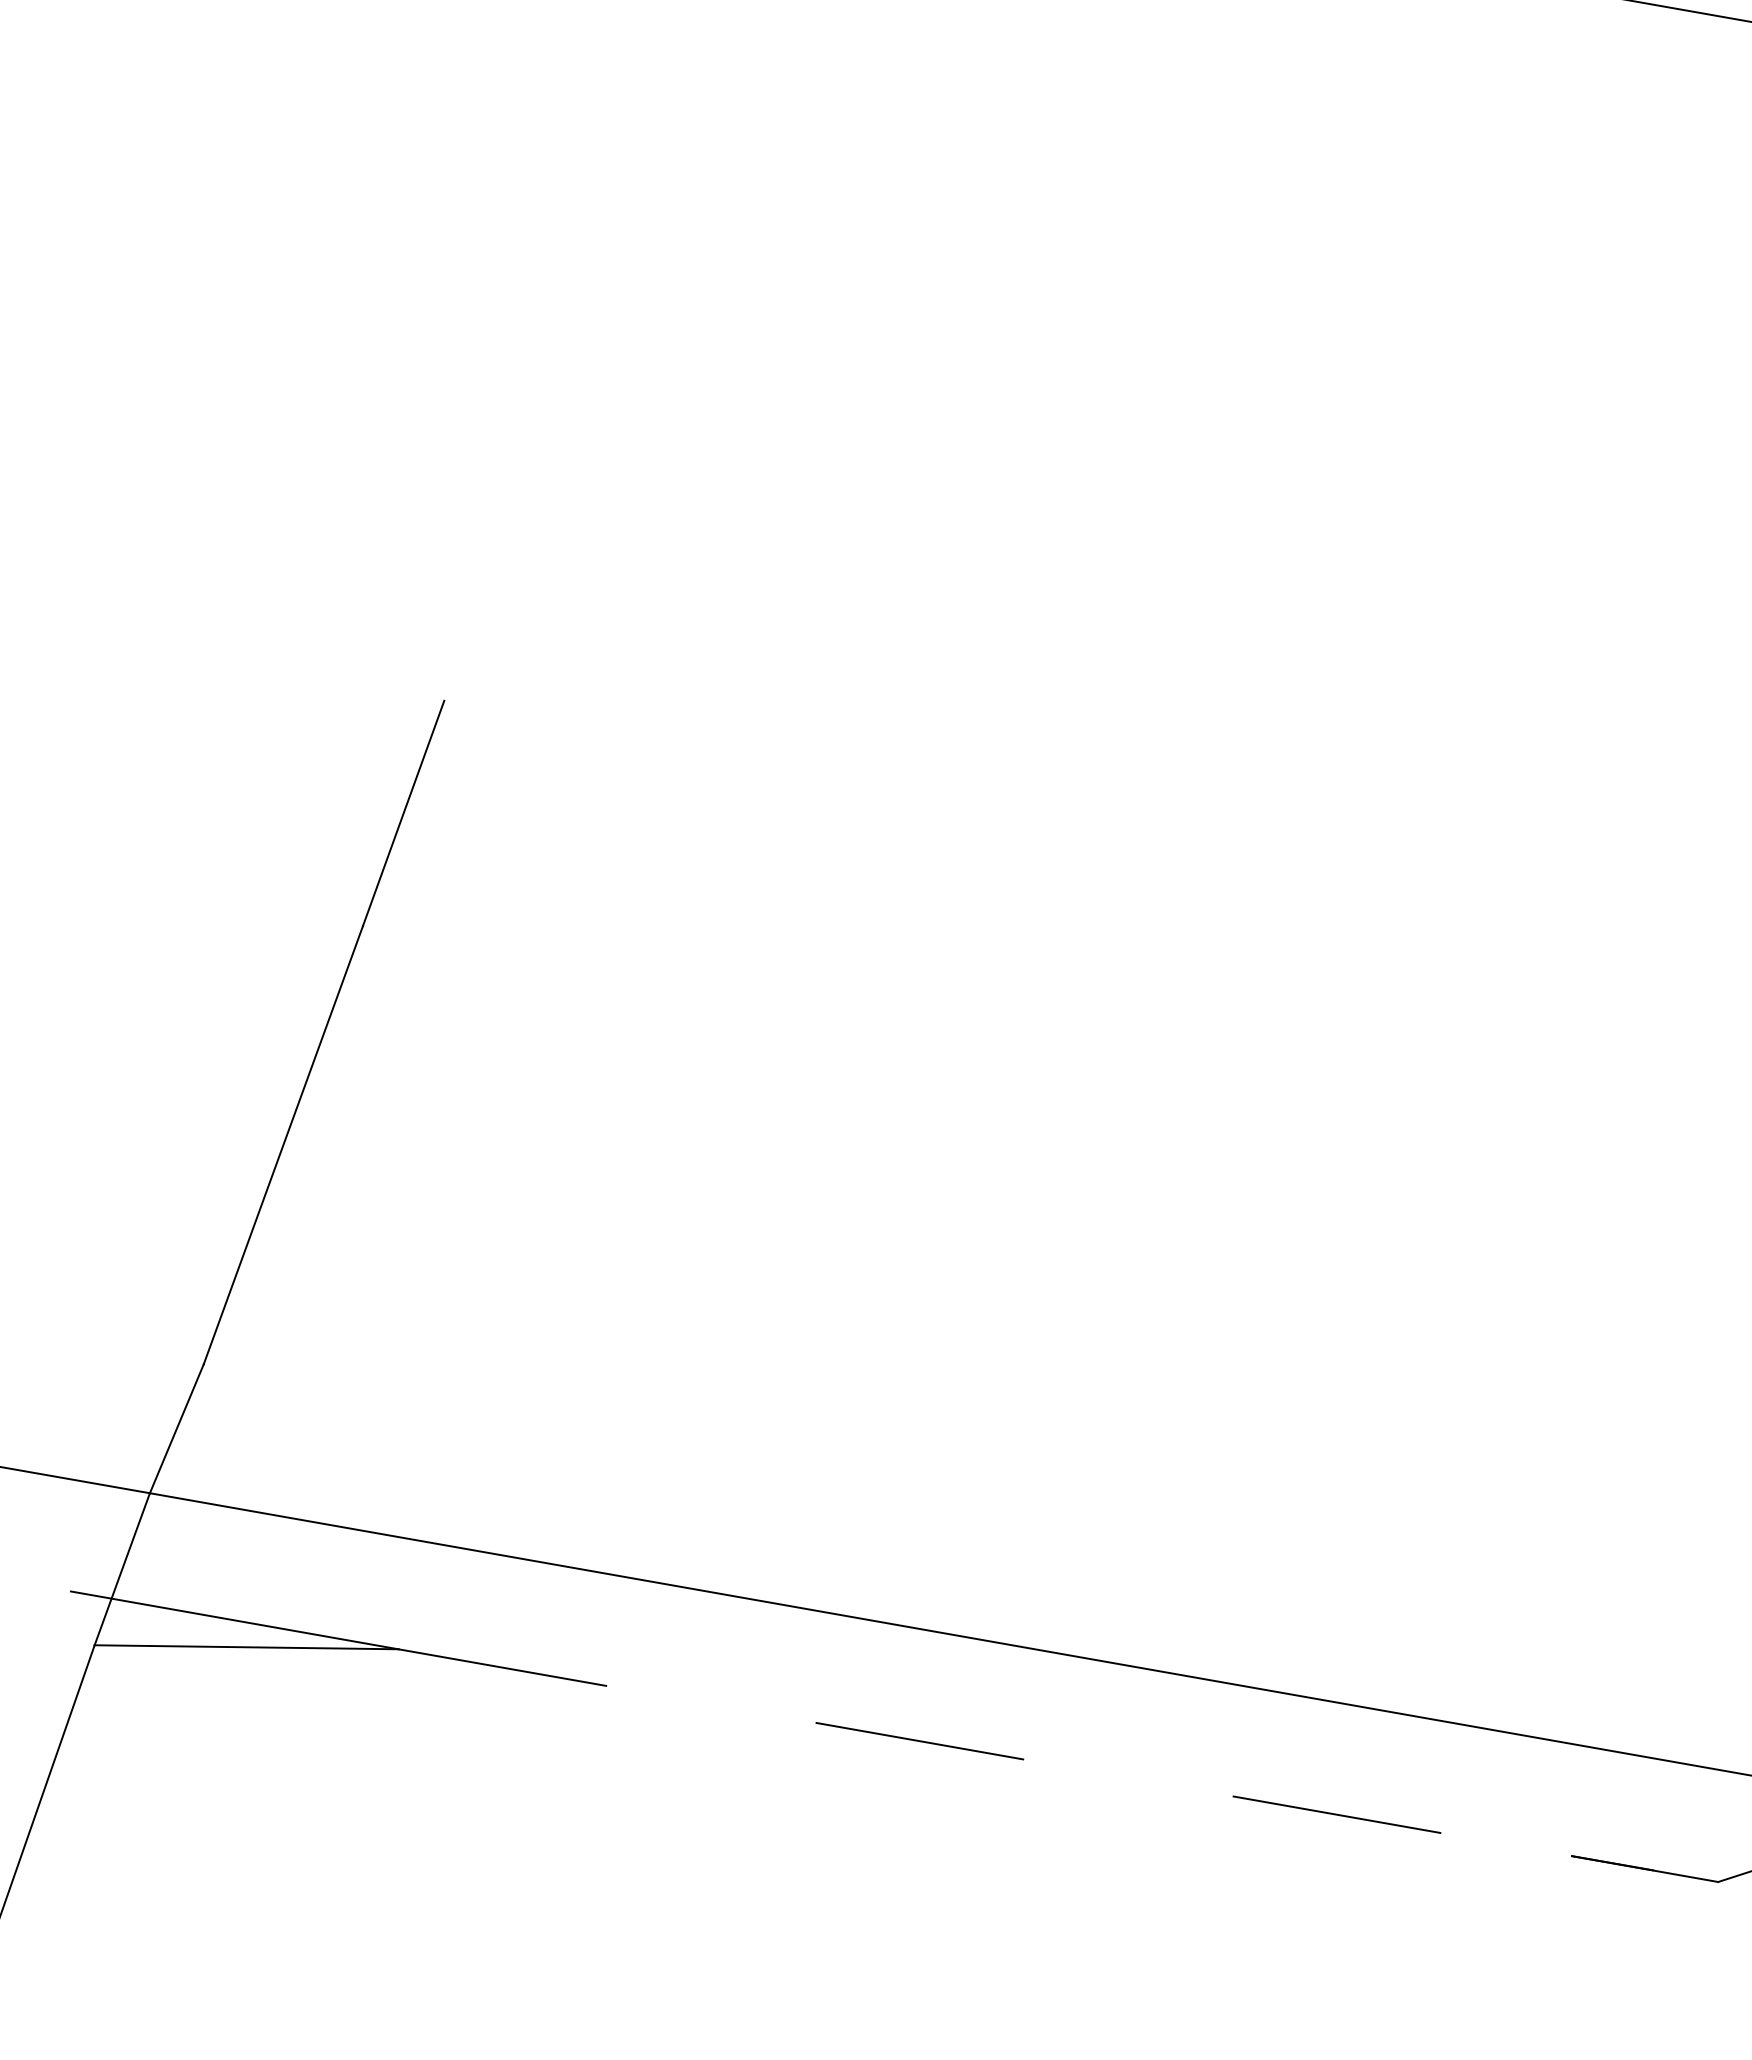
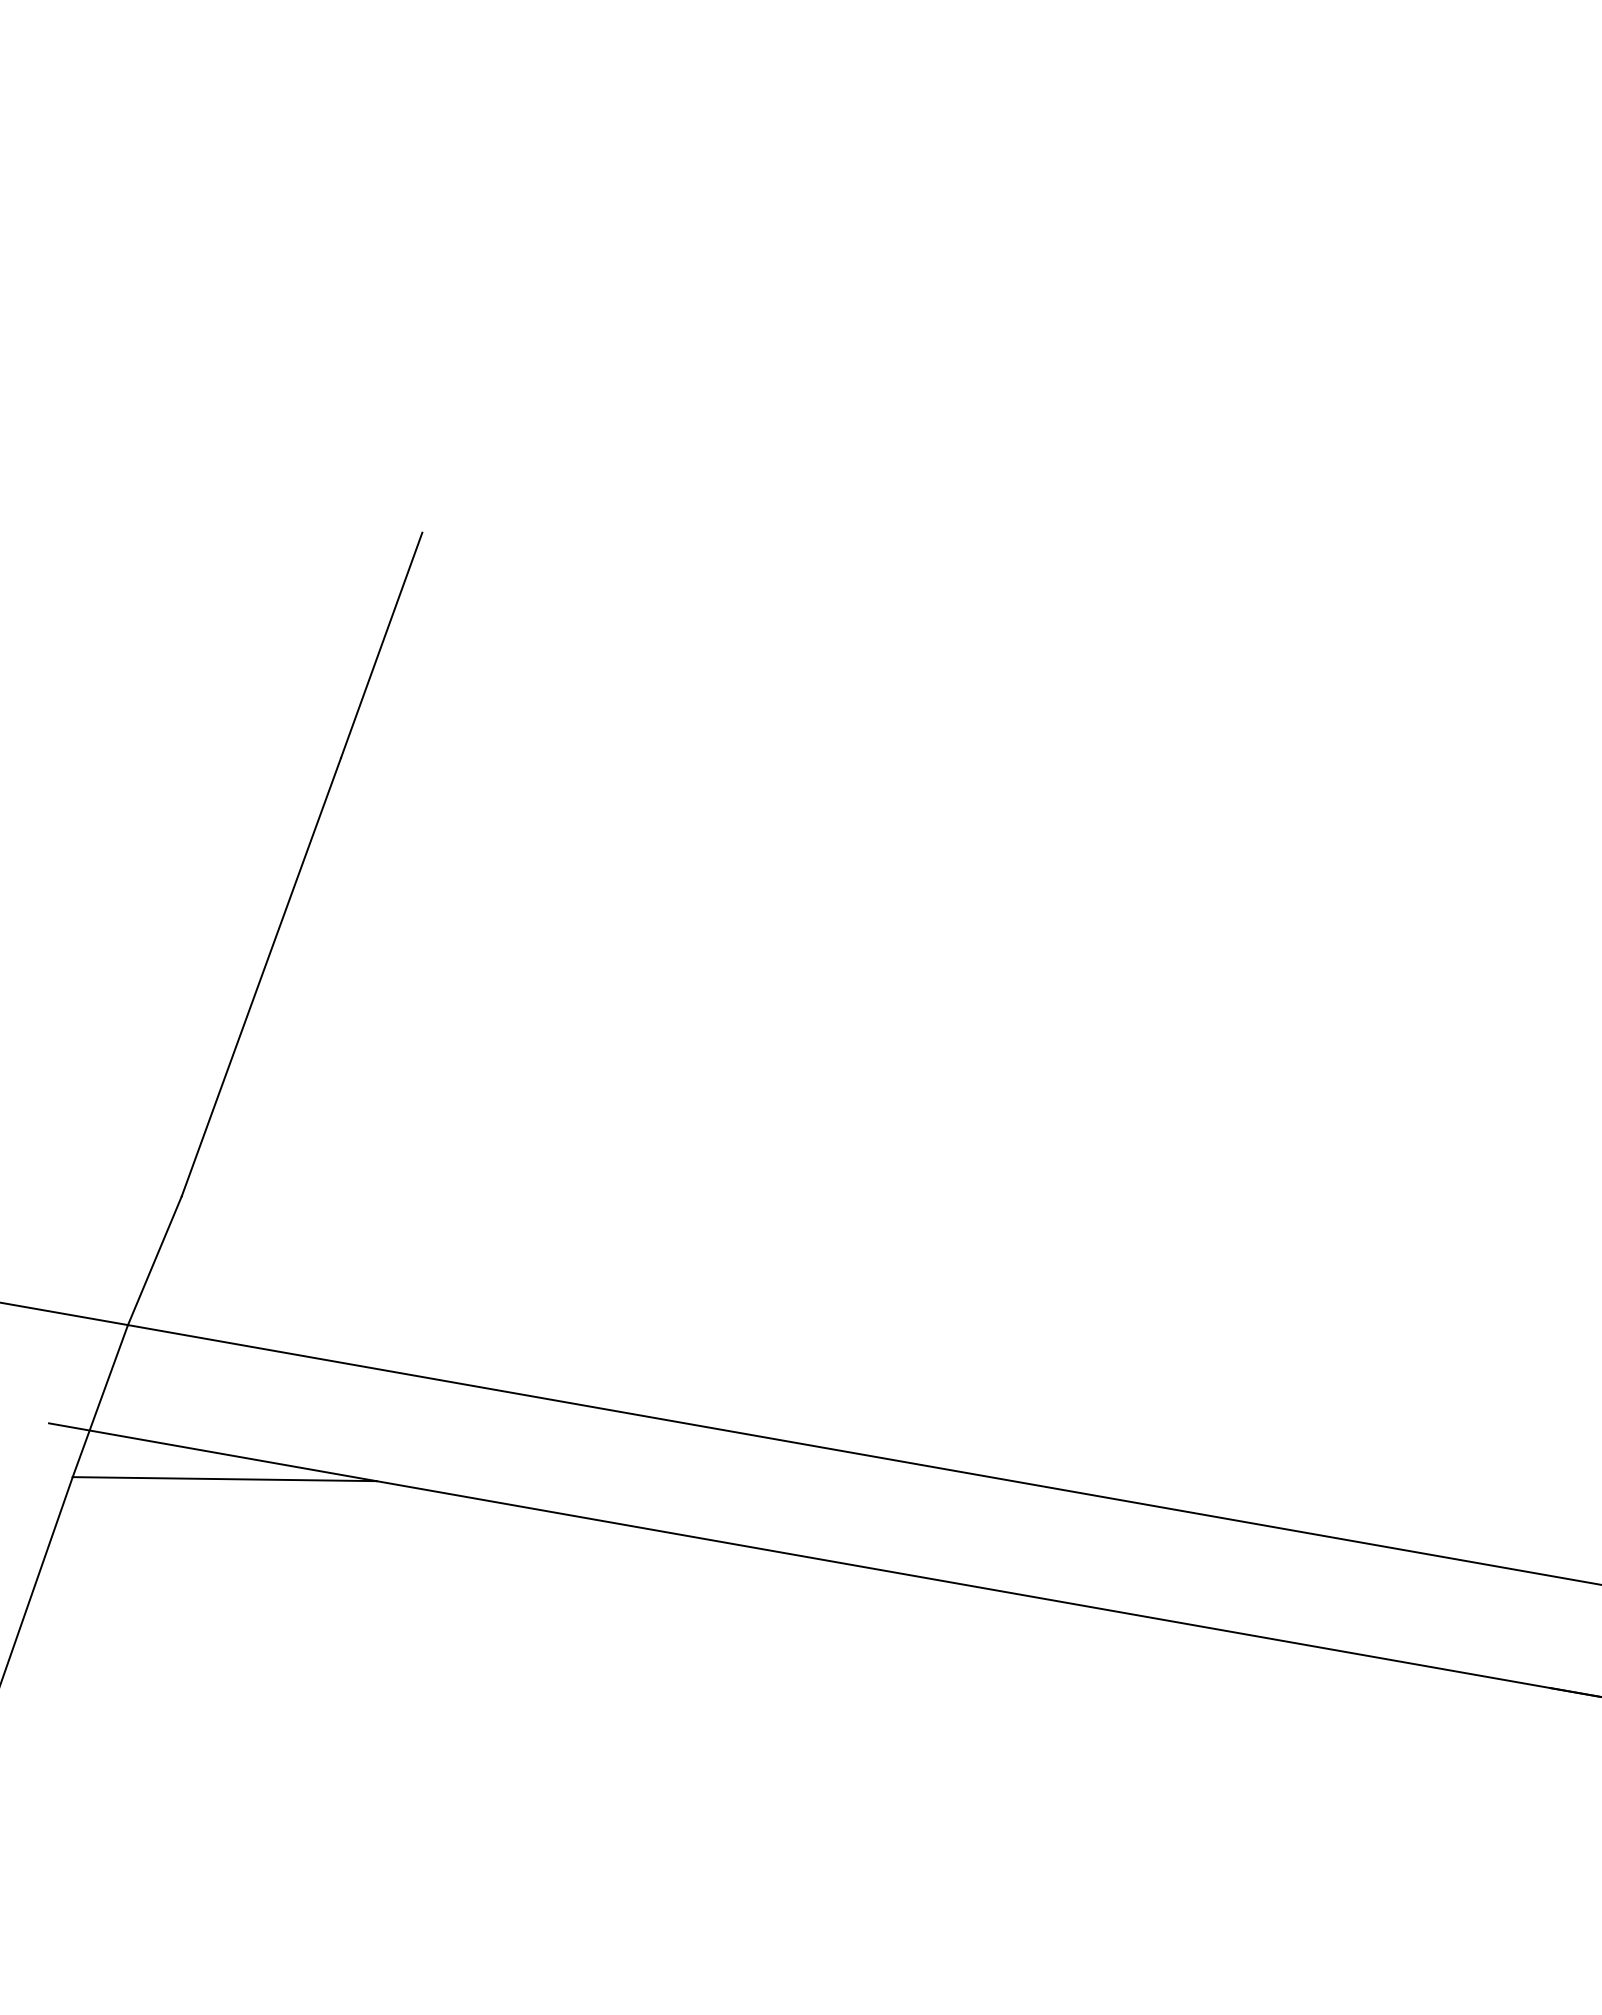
line: (985, 1752) -> (963, 1584), dashed -> solid

